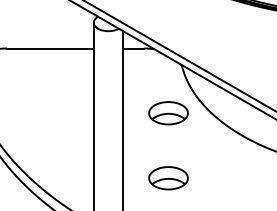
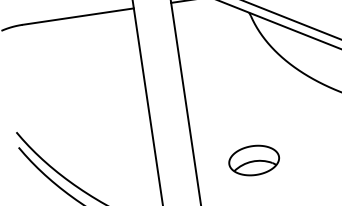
part: (168, 113) -> (241, 77), removed

